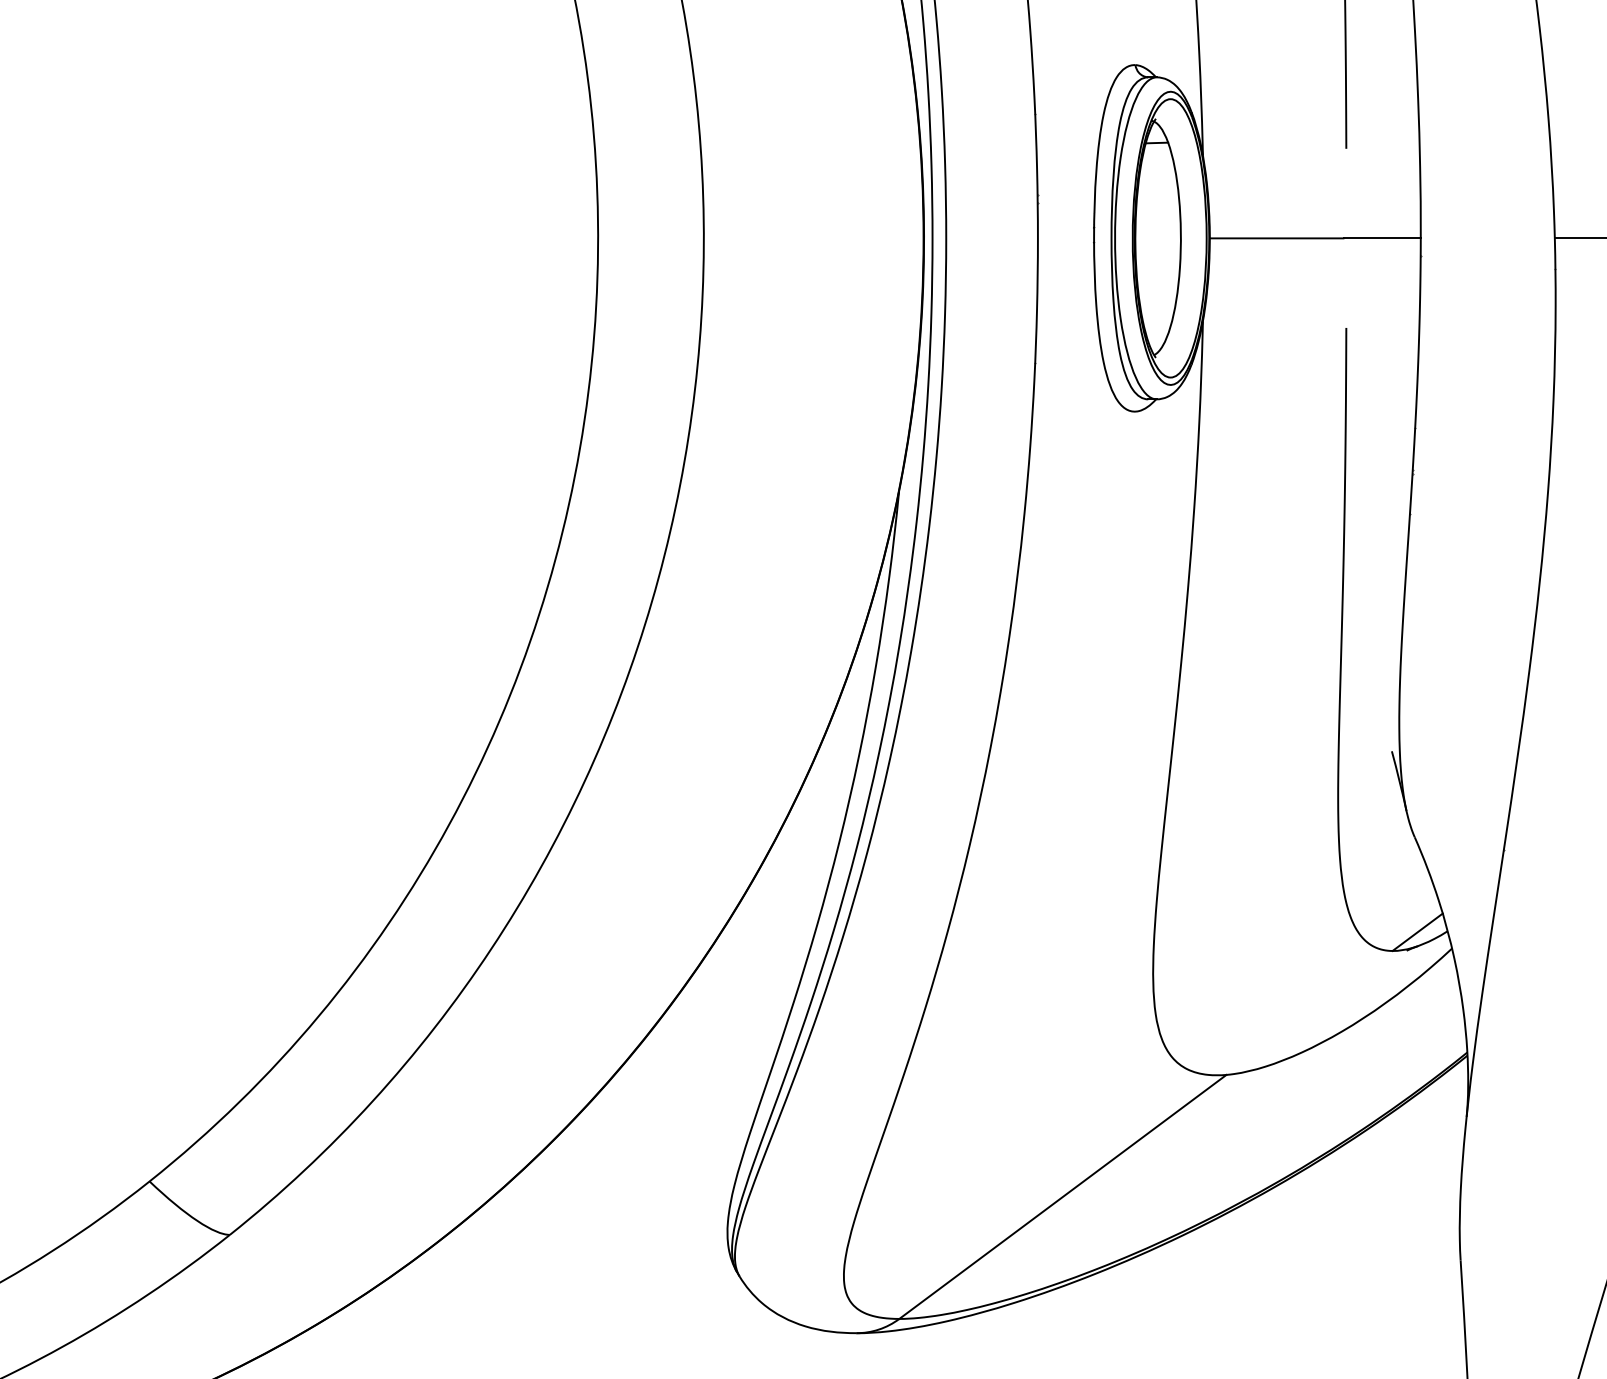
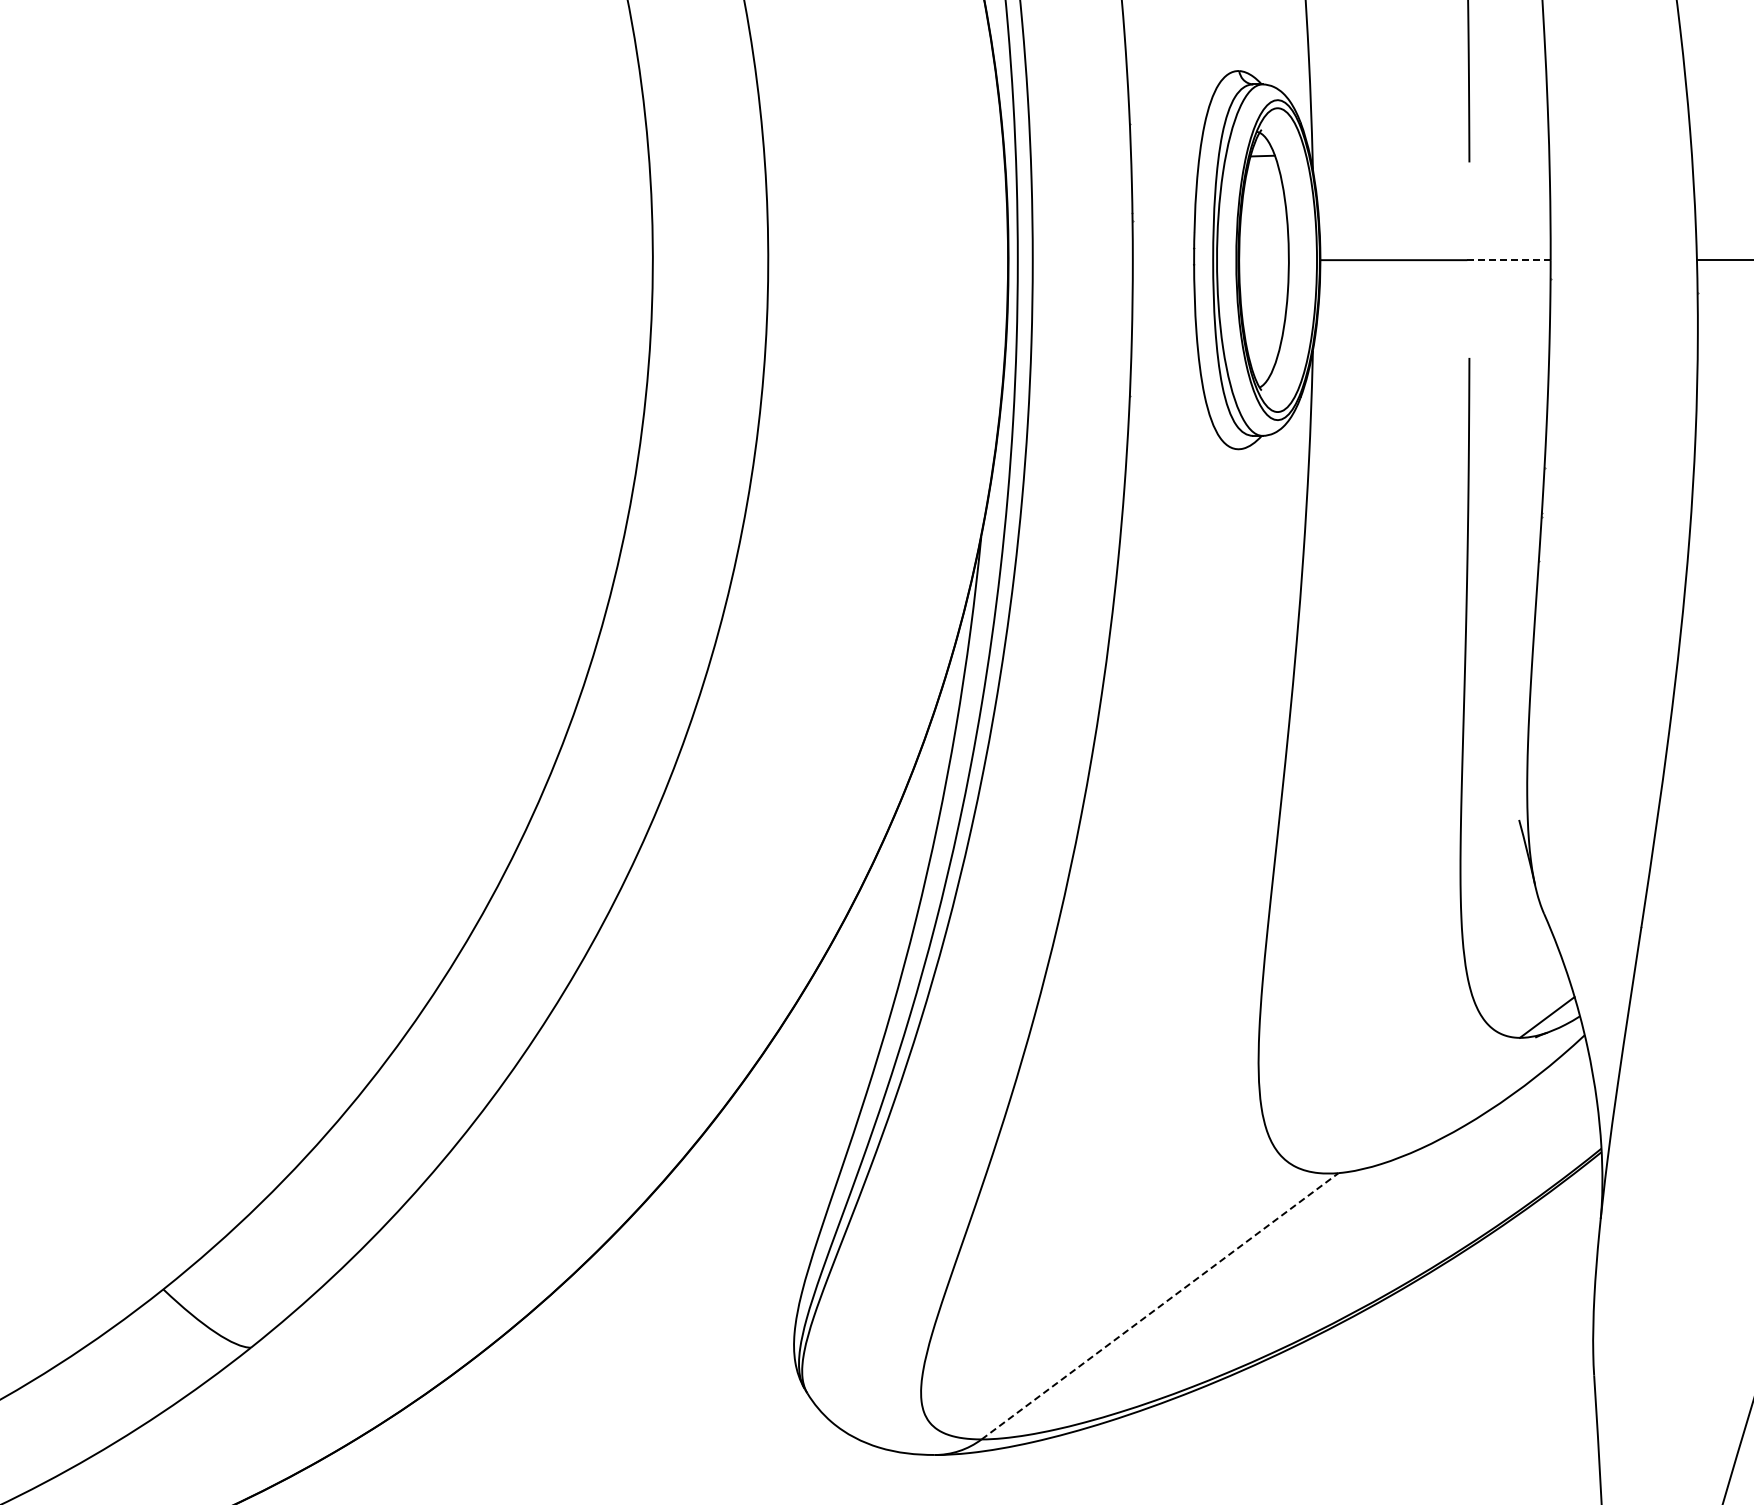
line: (1382, 238) -> (1508, 260), solid -> dashed
line: (1063, 1197) -> (1160, 1306), solid -> dashed

